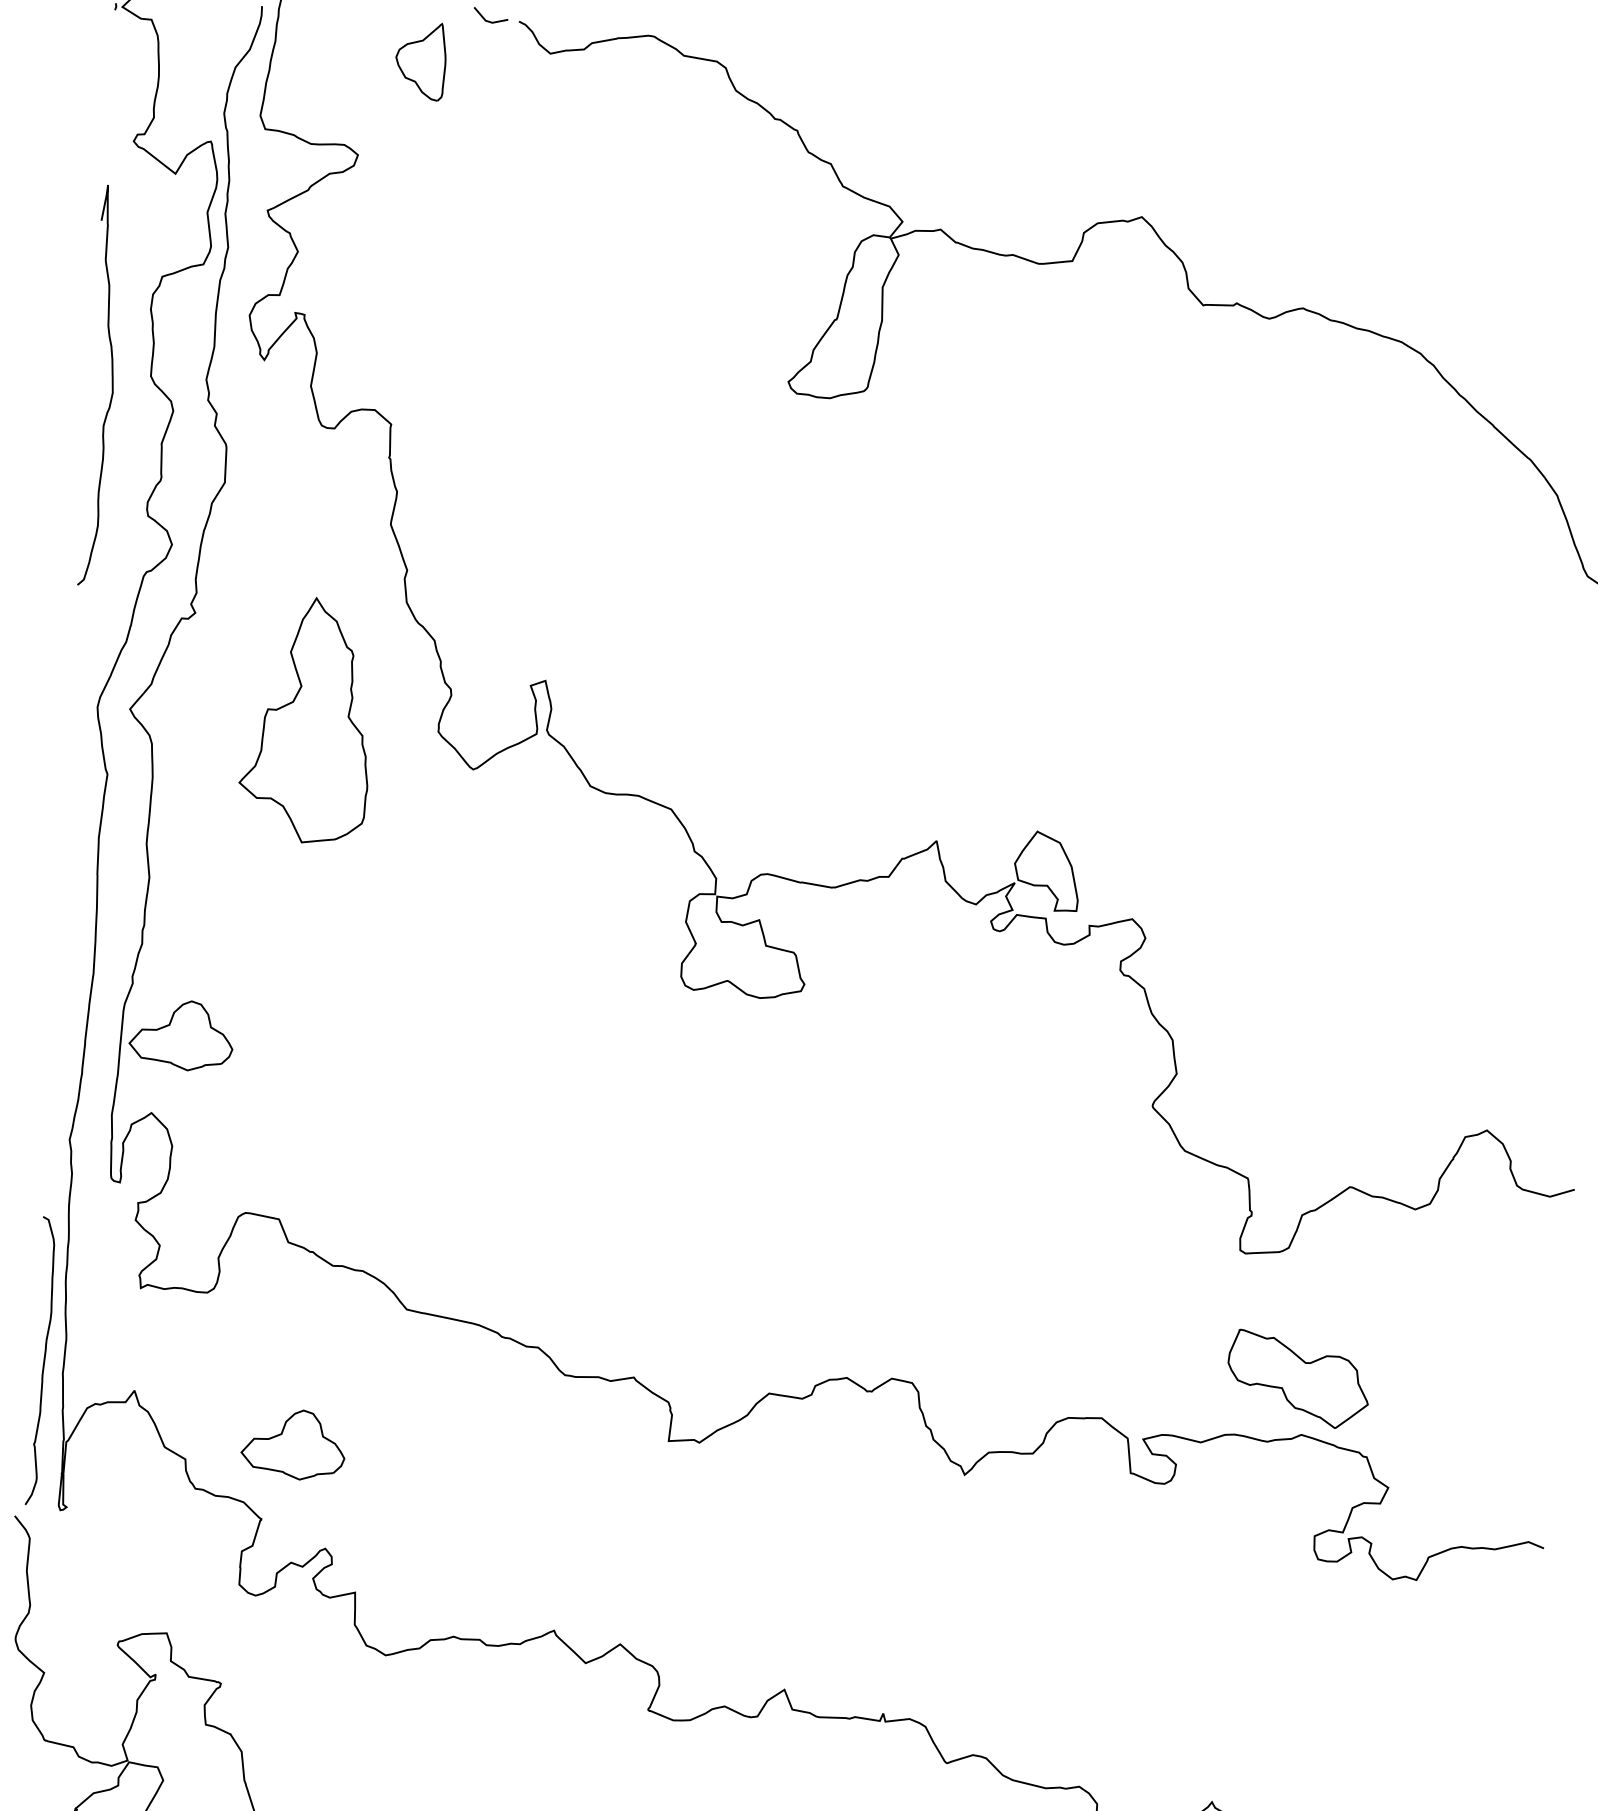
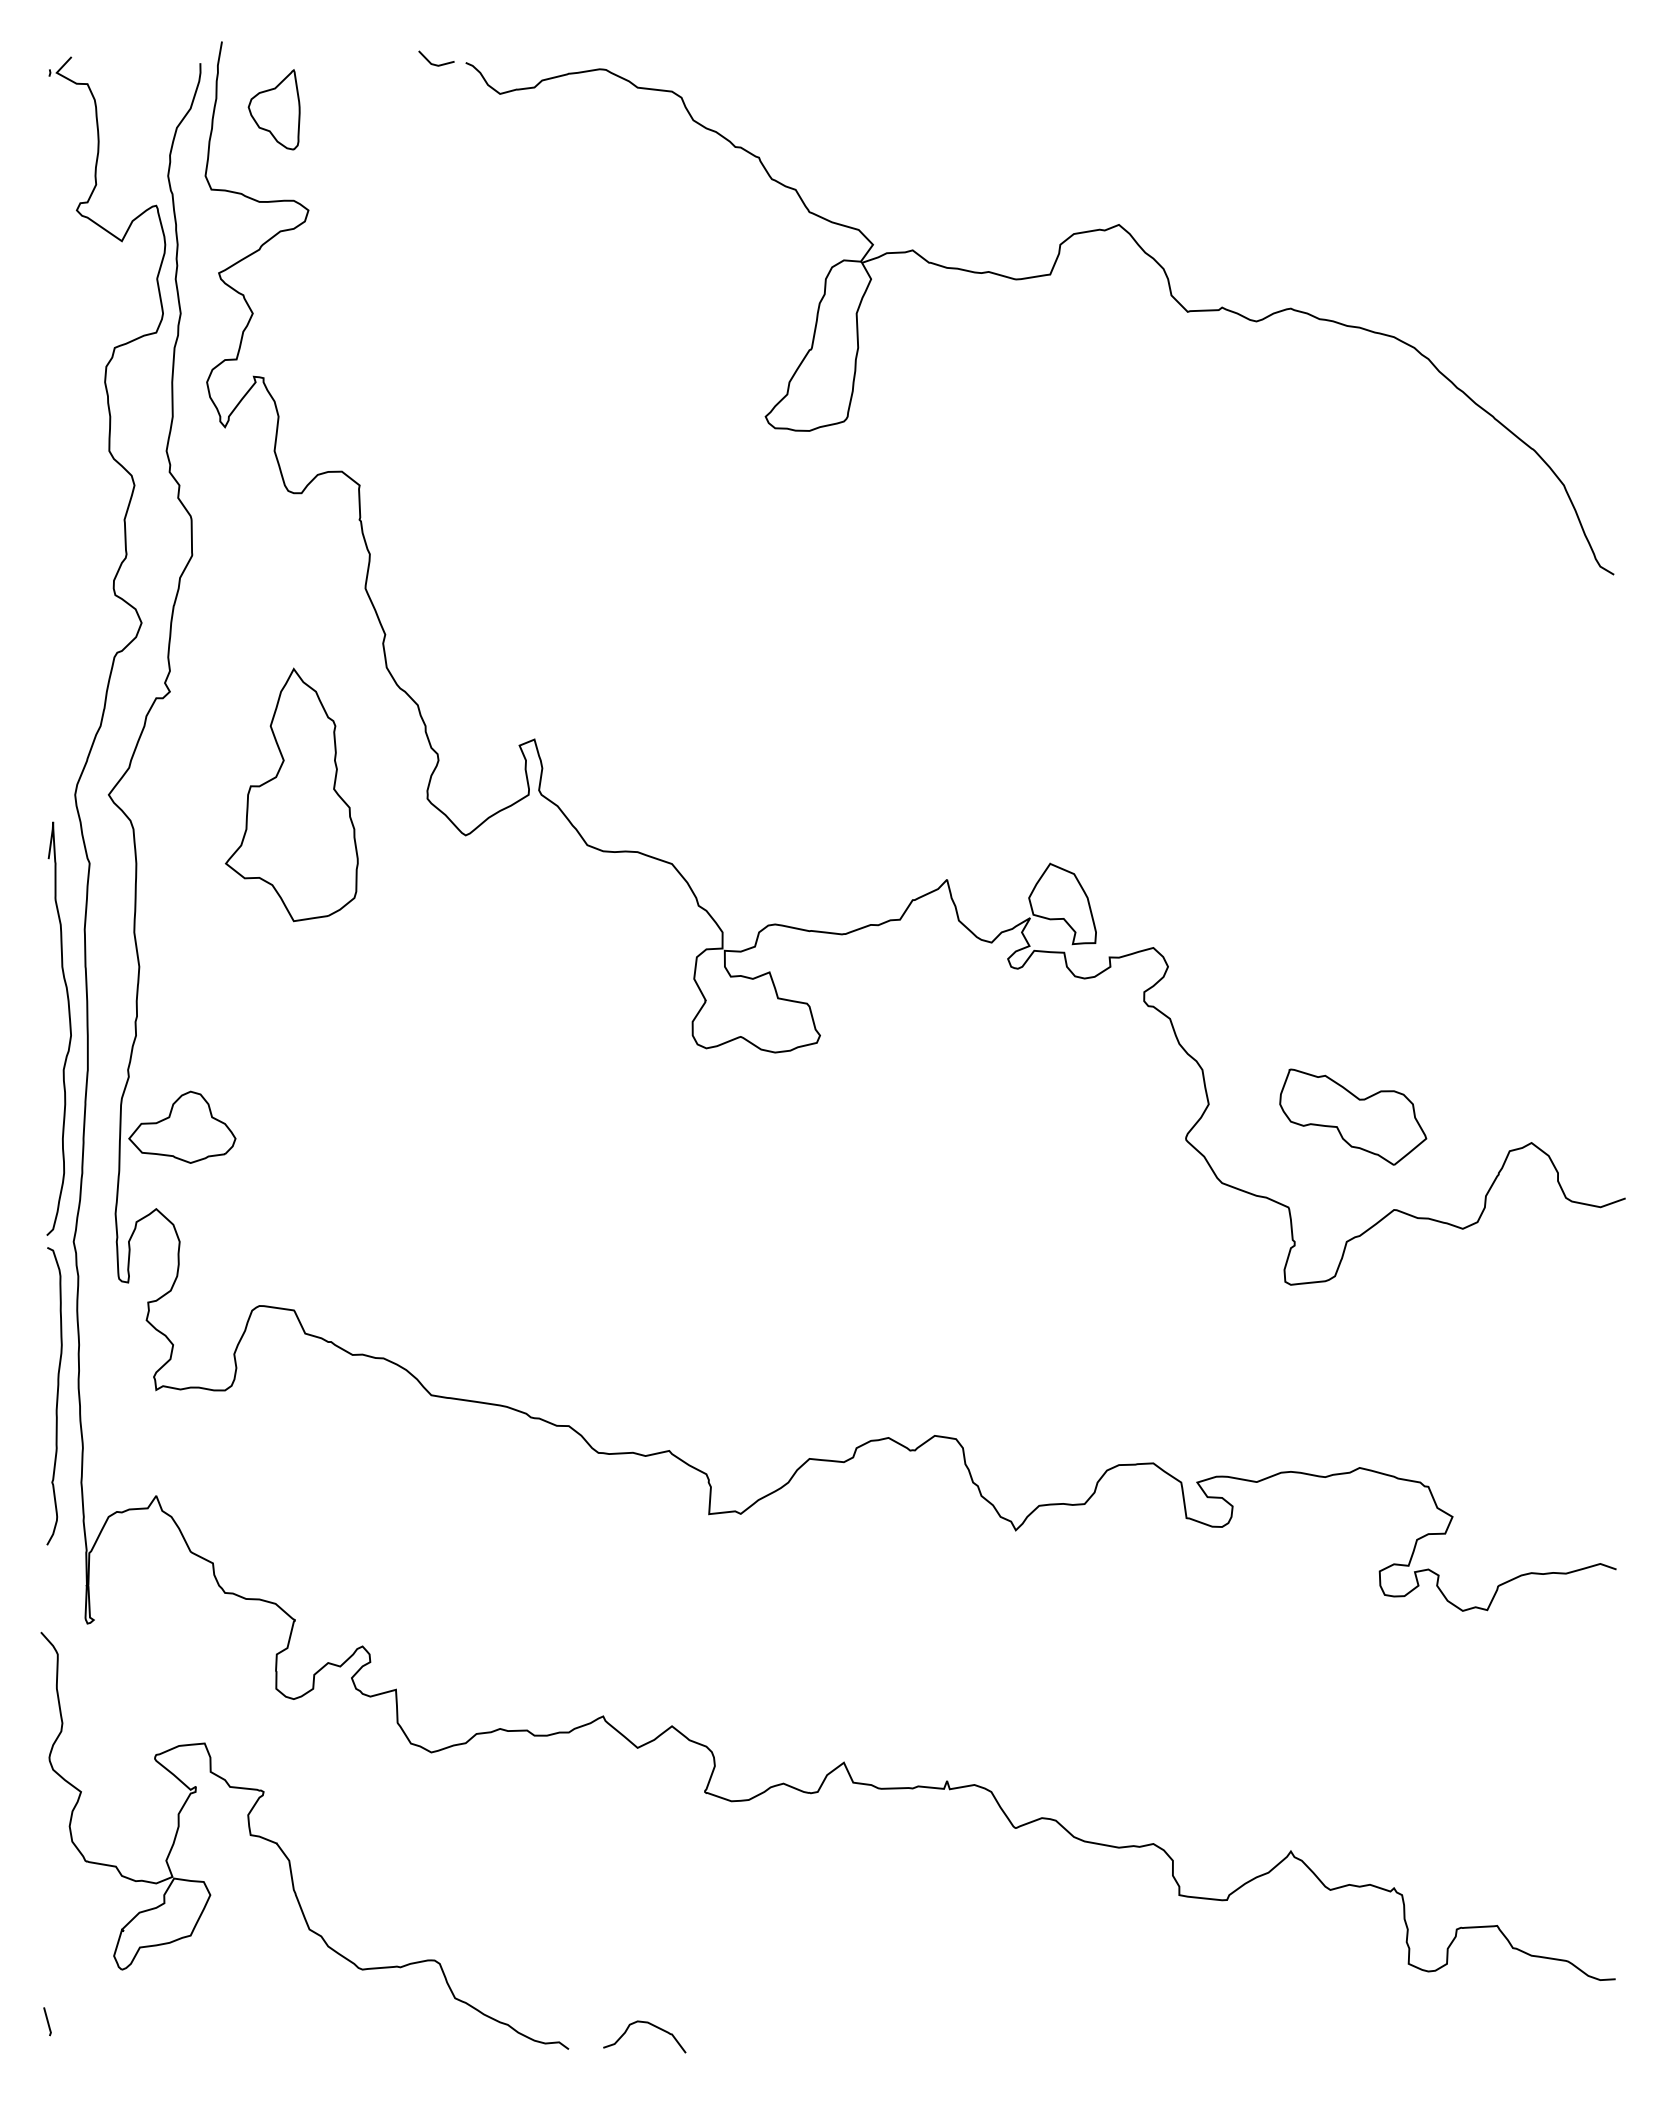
part: (420, 60) -> (273, 109), moved
curve: (111, 385) -> (69, 1028), moved
curve: (43, 1361) -> (56, 1396), moved
part: (1298, 1378) -> (1353, 1116), moved
part: (293, 1443) -> (323, 1540), removed

